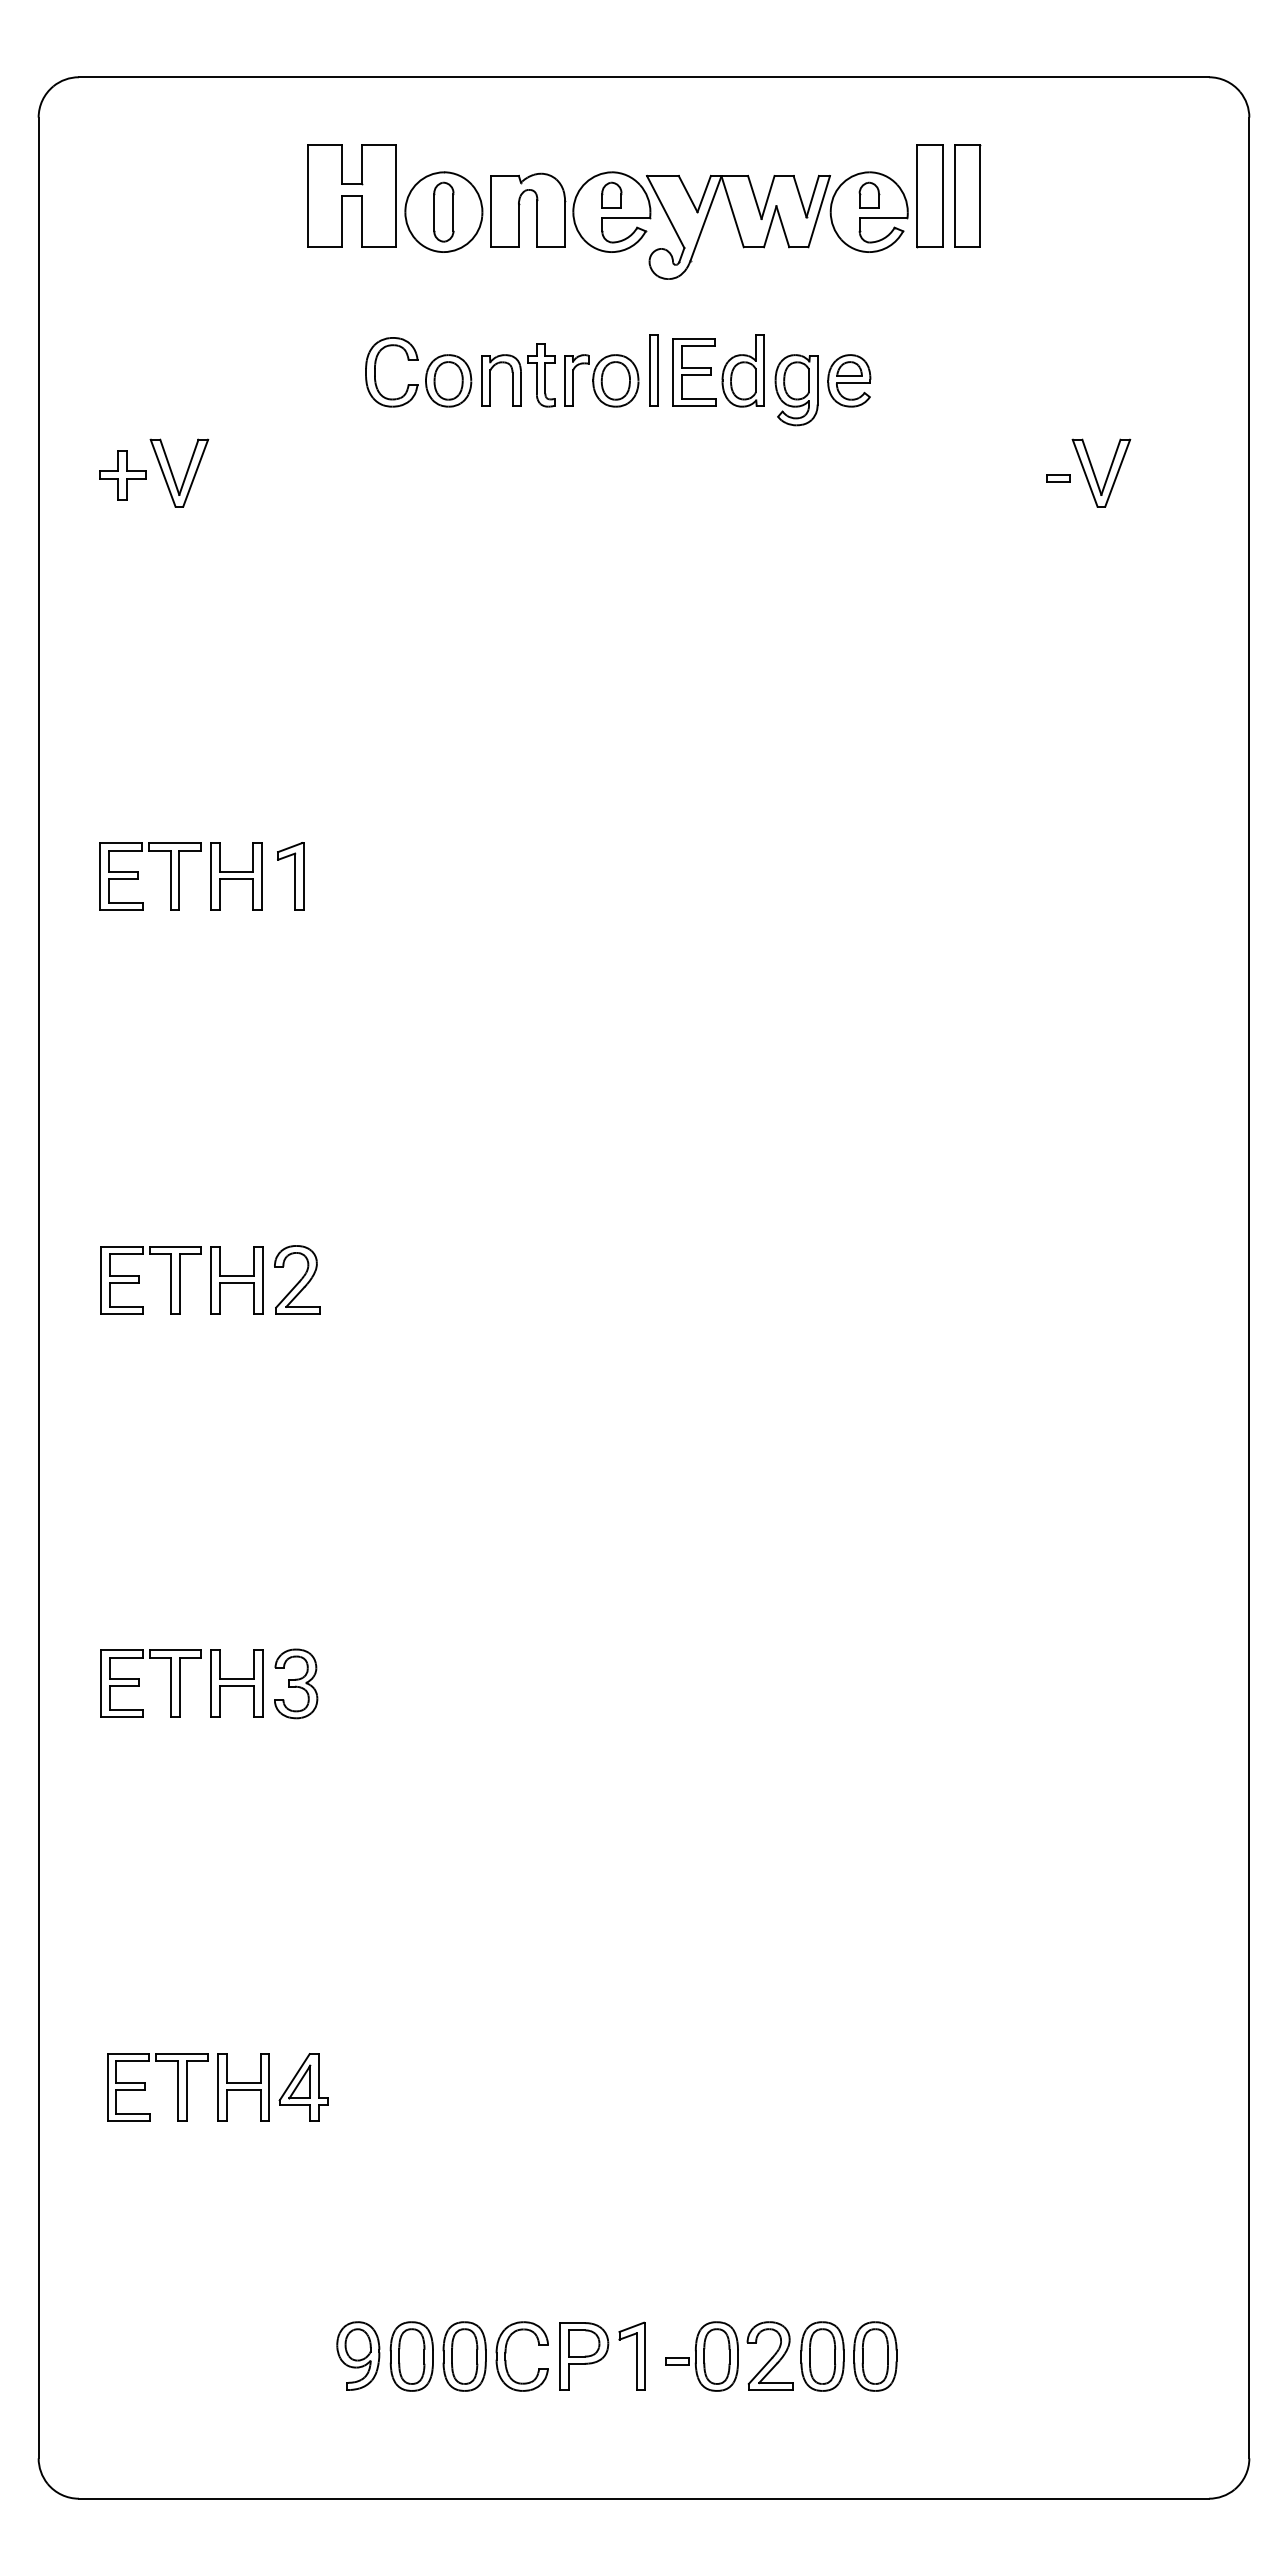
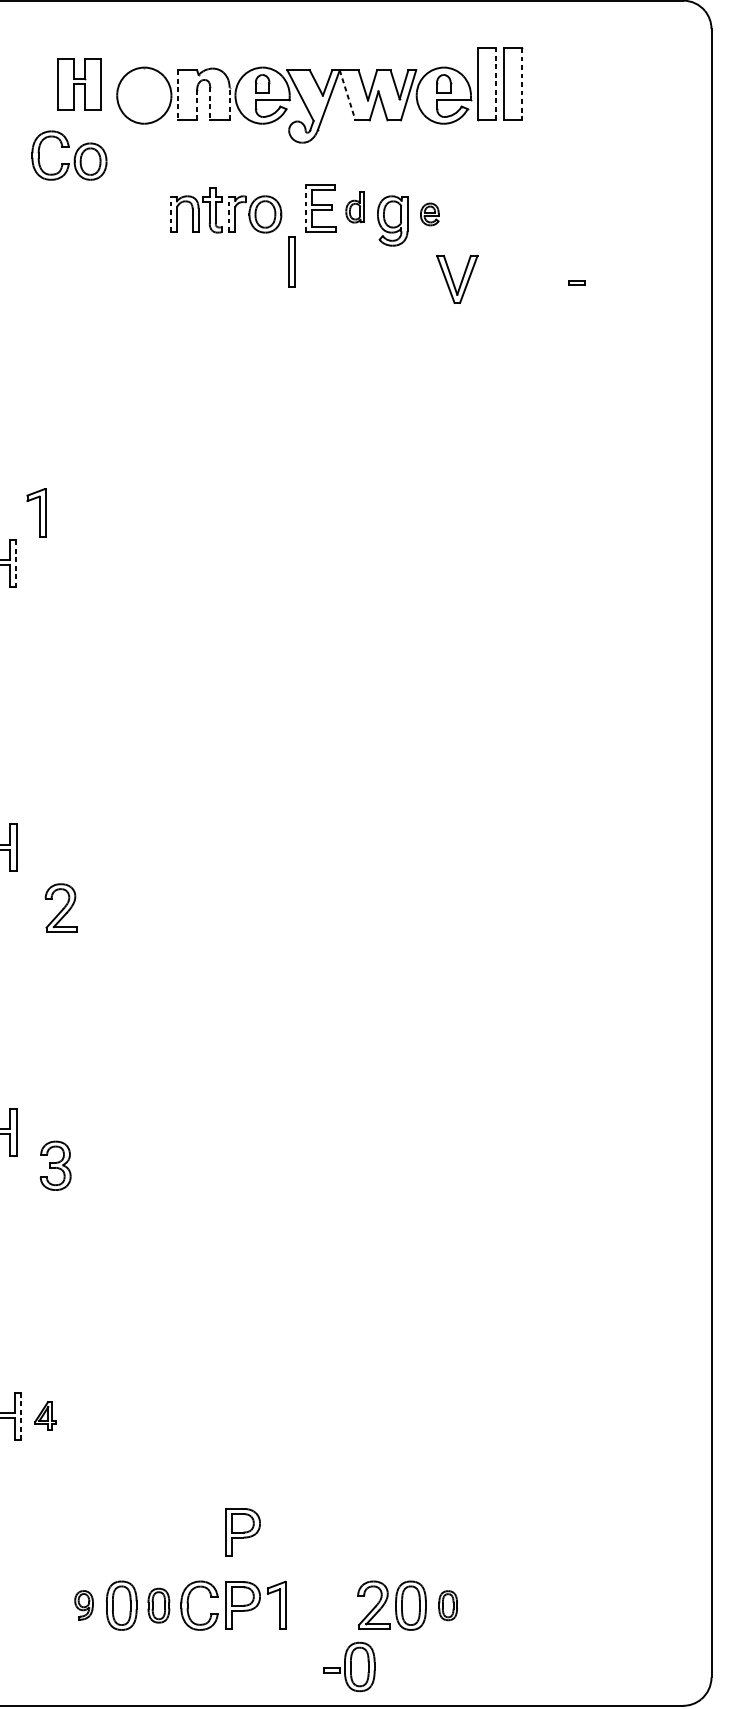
part: (351, 195) -> (79, 83), size x0.7
line: (942, 195) -> (495, 83), solid -> dashed
line: (980, 196) -> (522, 84), solid -> dashed
part: (443, 211) -> (144, 95), removed
line: (491, 211) -> (177, 95), solid -> dashed
line: (732, 212) -> (347, 95), solid -> dashed
line: (537, 223) -> (210, 103), solid -> dashed
line: (565, 223) -> (229, 103), solid -> dashed
line: (518, 225) -> (196, 105), solid -> dashed
part: (653, 370) -> (291, 262), moved
part: (742, 370) -> (354, 207), size x0.6
line: (673, 371) -> (305, 207), solid -> dashed
part: (425, 373) -> (74, 156), moved
line: (481, 380) -> (170, 214), solid -> dashed
line: (564, 380) -> (229, 214), solid -> dashed
part: (849, 380) -> (429, 214), size x0.6
part: (1107, 473) -> (461, 279), moved
part: (290, 876) -> (36, 512), moved
line: (262, 877) -> (16, 564), solid -> dashed
part: (297, 1279) -> (61, 907), moved
part: (296, 1683) -> (56, 1165), moved
part: (303, 2087) -> (45, 1416), size x0.6
line: (269, 2088) -> (21, 1416), solid -> dashed
part: (584, 2252) -> (243, 1532), added
part: (358, 2355) -> (84, 1604), size x0.6
part: (464, 2356) -> (158, 1605), size x0.7
part: (701, 2356) -> (348, 1666), moved
part: (875, 2356) -> (448, 1605), size x0.6

